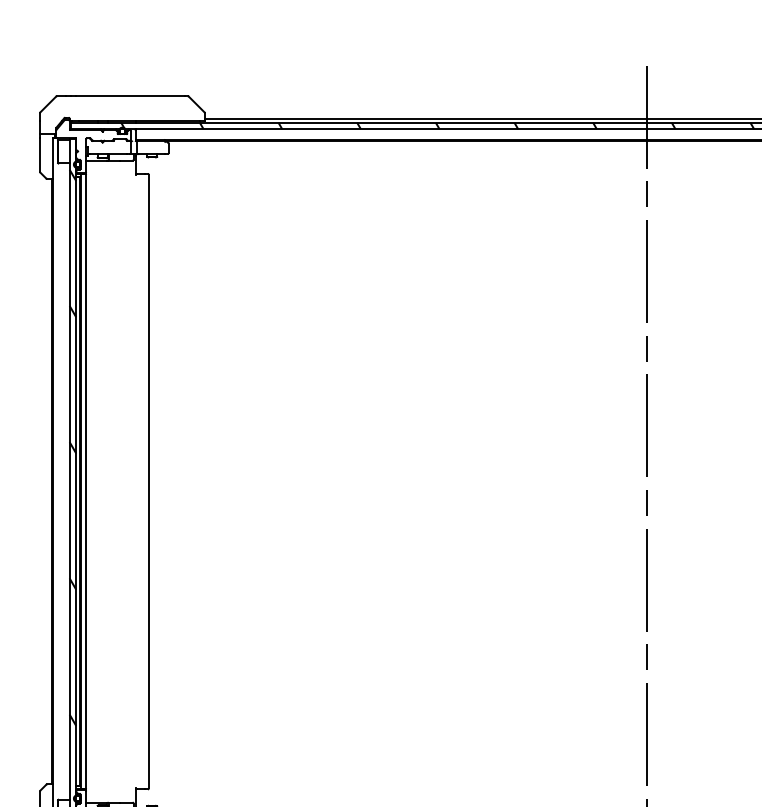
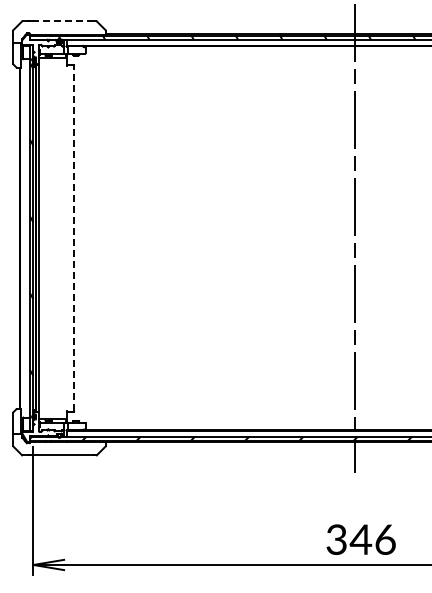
line: (129, 96) -> (63, 21), solid -> dashed
line: (149, 481) -> (74, 238), solid -> dashed

